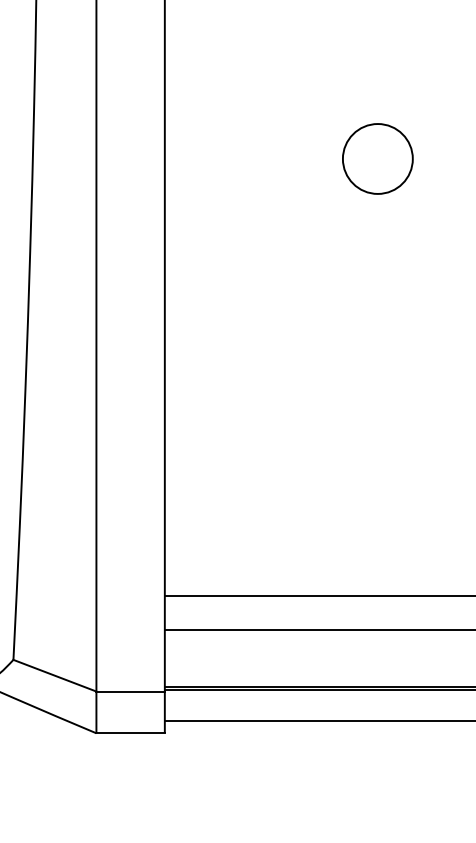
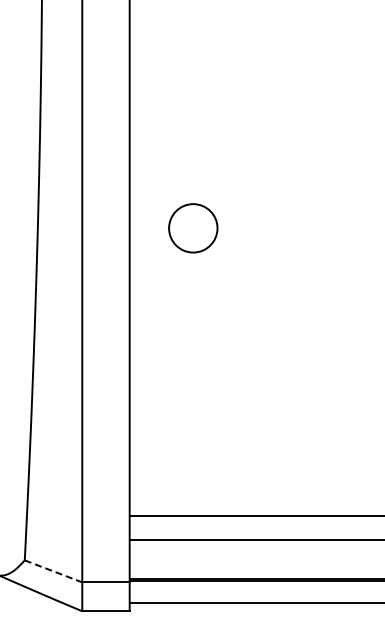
circle: (378, 159) -> (193, 228), moved
line: (54, 675) -> (53, 571), solid -> dashed

